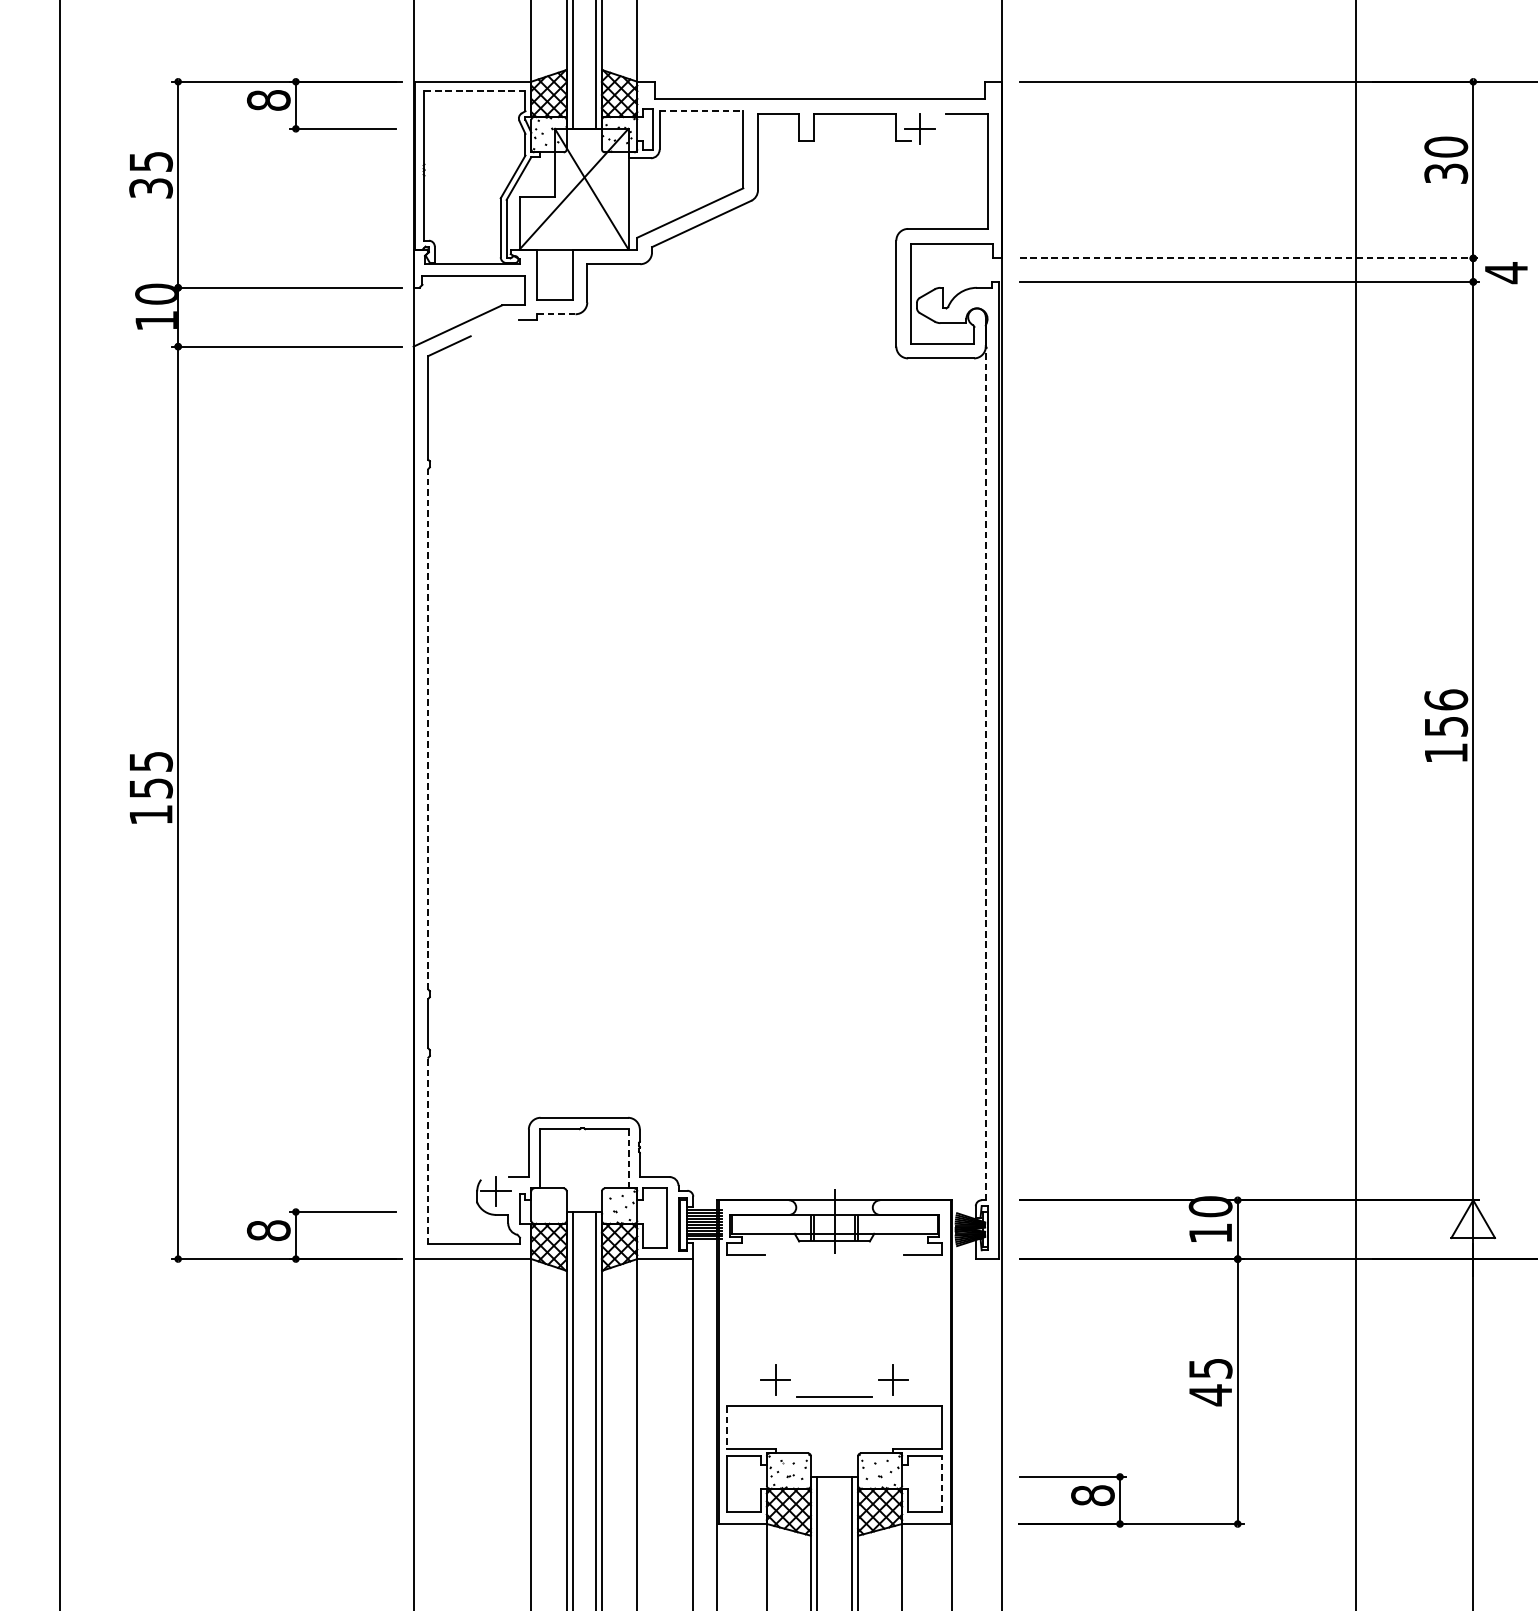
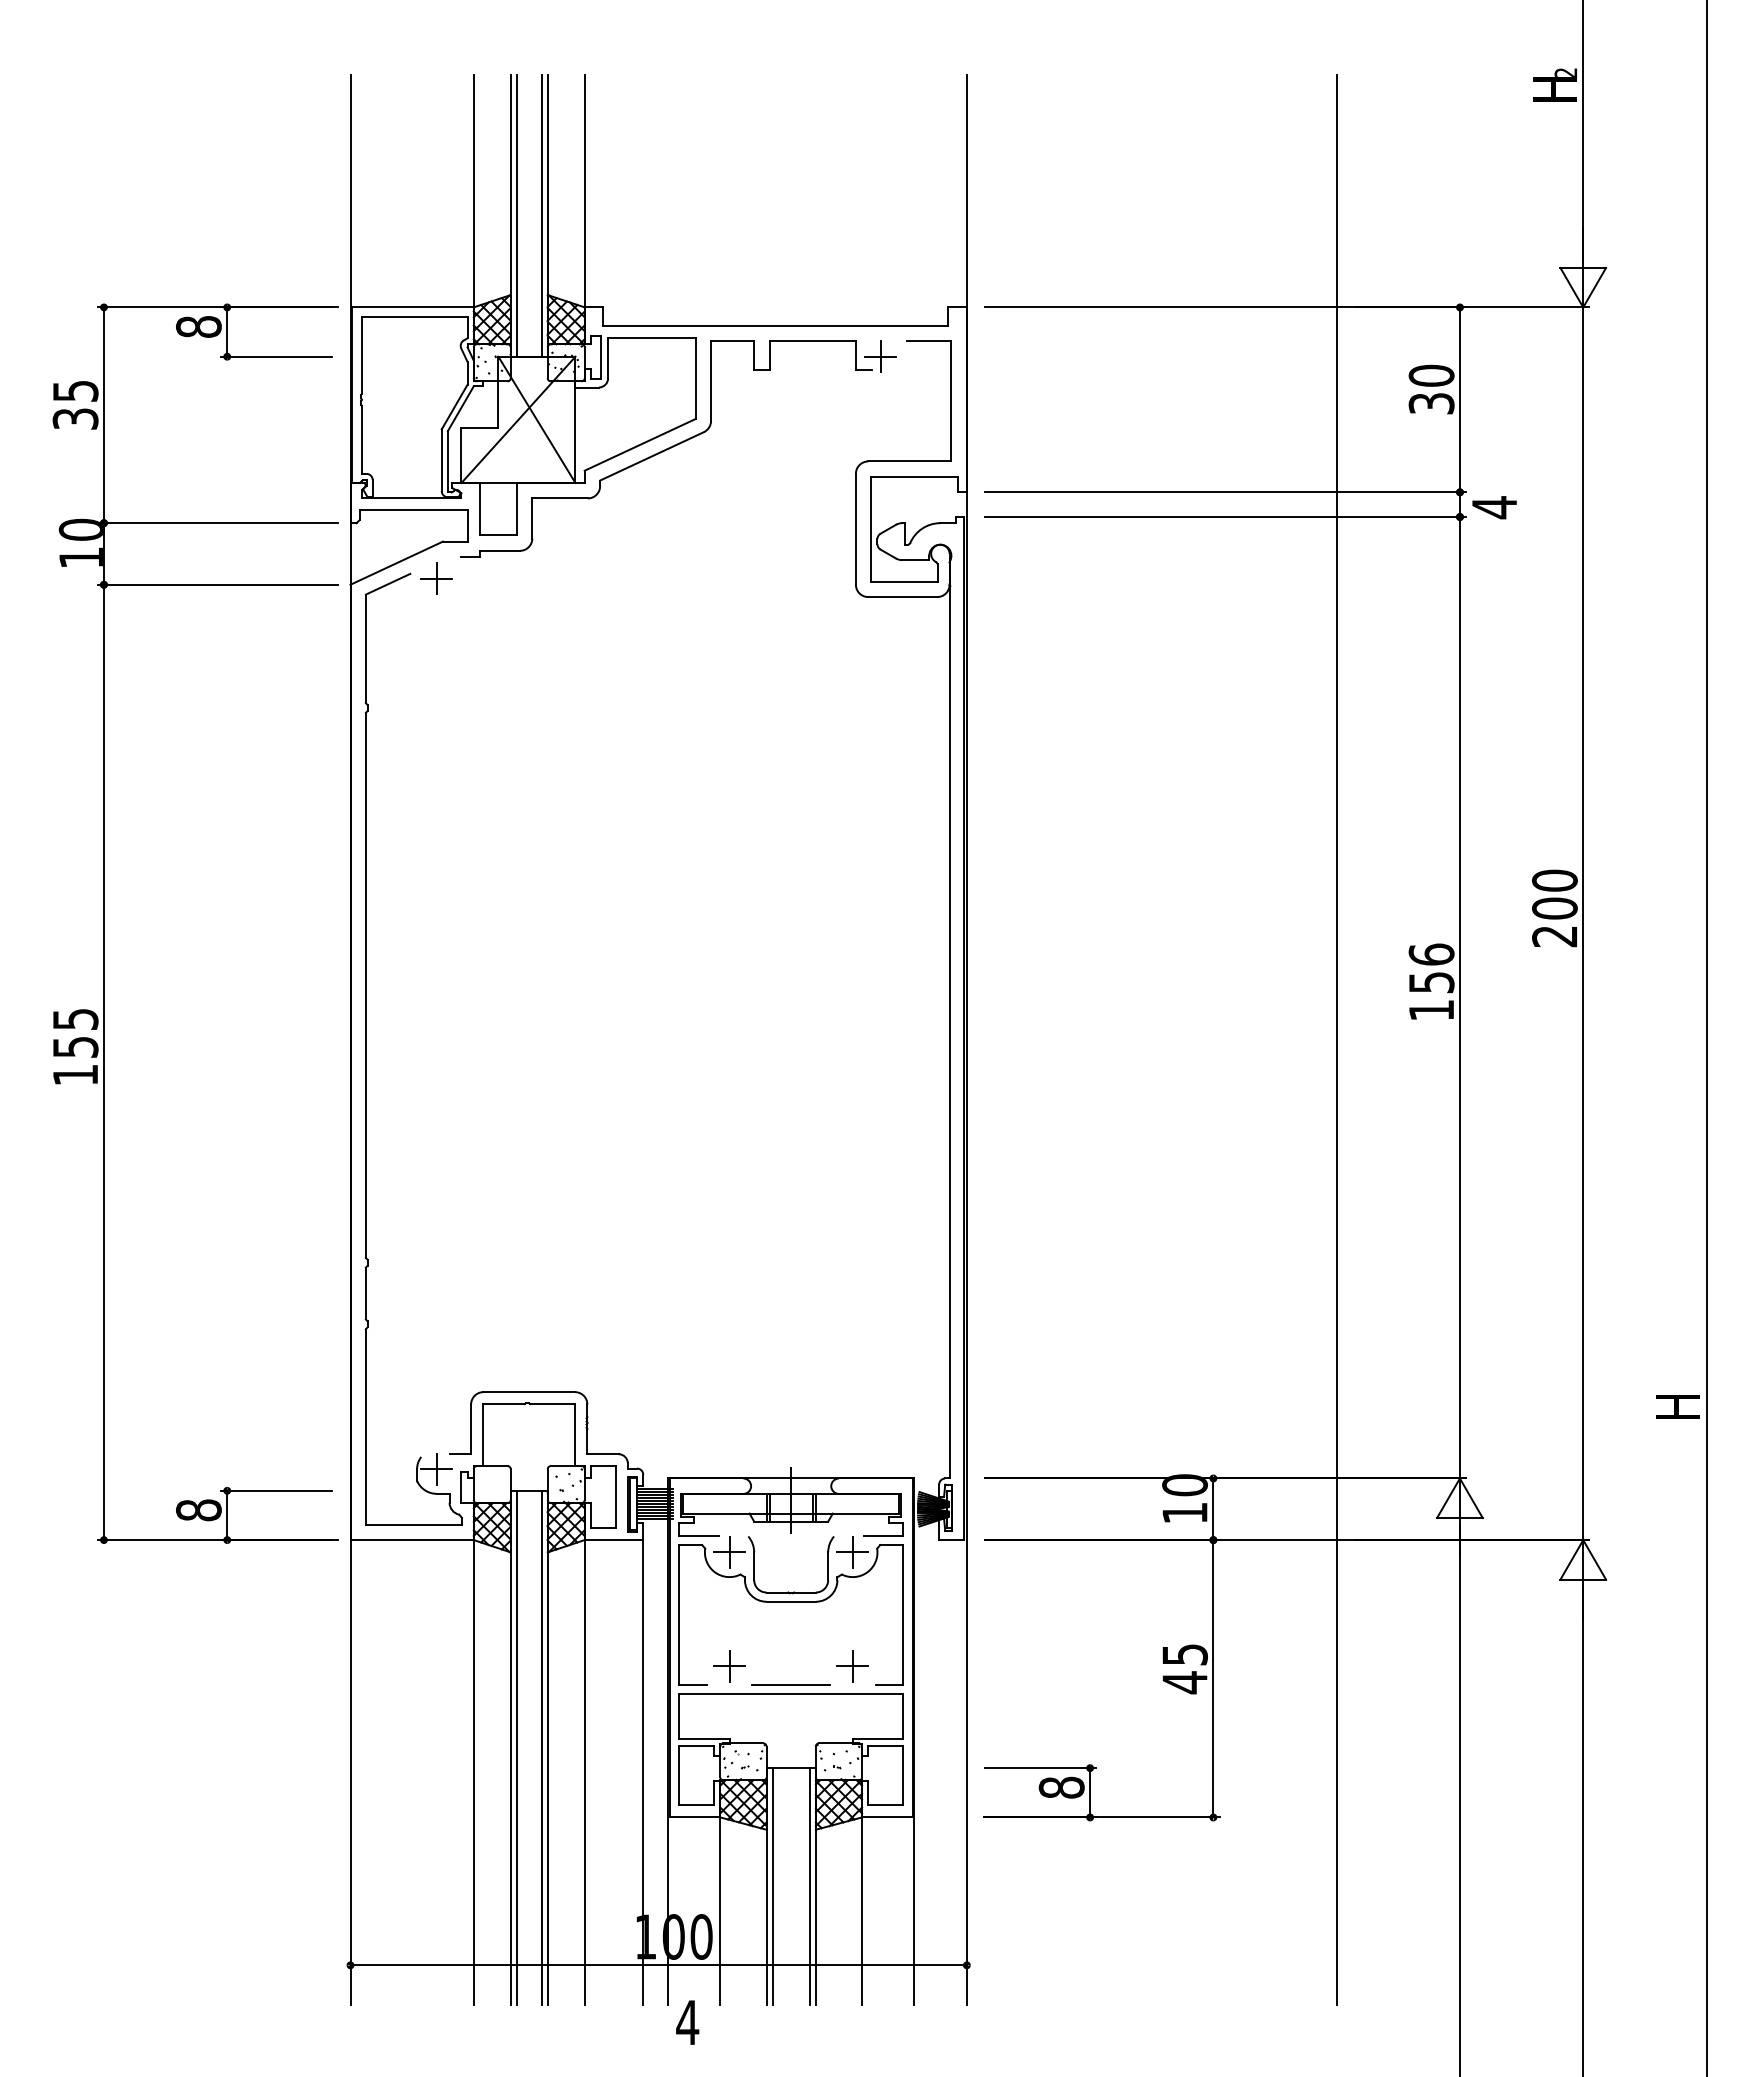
line: (474, 91) -> (414, 317), dashed -> solid
line: (701, 111) -> (651, 338), dashed -> solid
line: (1250, 258) -> (1226, 492), dashed -> solid
line: (556, 313) -> (500, 550), dashed -> solid
part: (495, 340) -> (436, 578), added
line: (427, 728) -> (365, 984), dashed -> solid
line: (986, 773) -> (950, 1031), dashed -> solid
line: (427, 1150) -> (365, 1426), dashed -> solid
line: (628, 1159) -> (575, 1435), dashed -> solid
part: (833, 1318) -> (790, 1602), added
line: (727, 1427) -> (679, 1716), dashed -> solid
line: (941, 1483) -> (903, 1775), dashed -> solid

